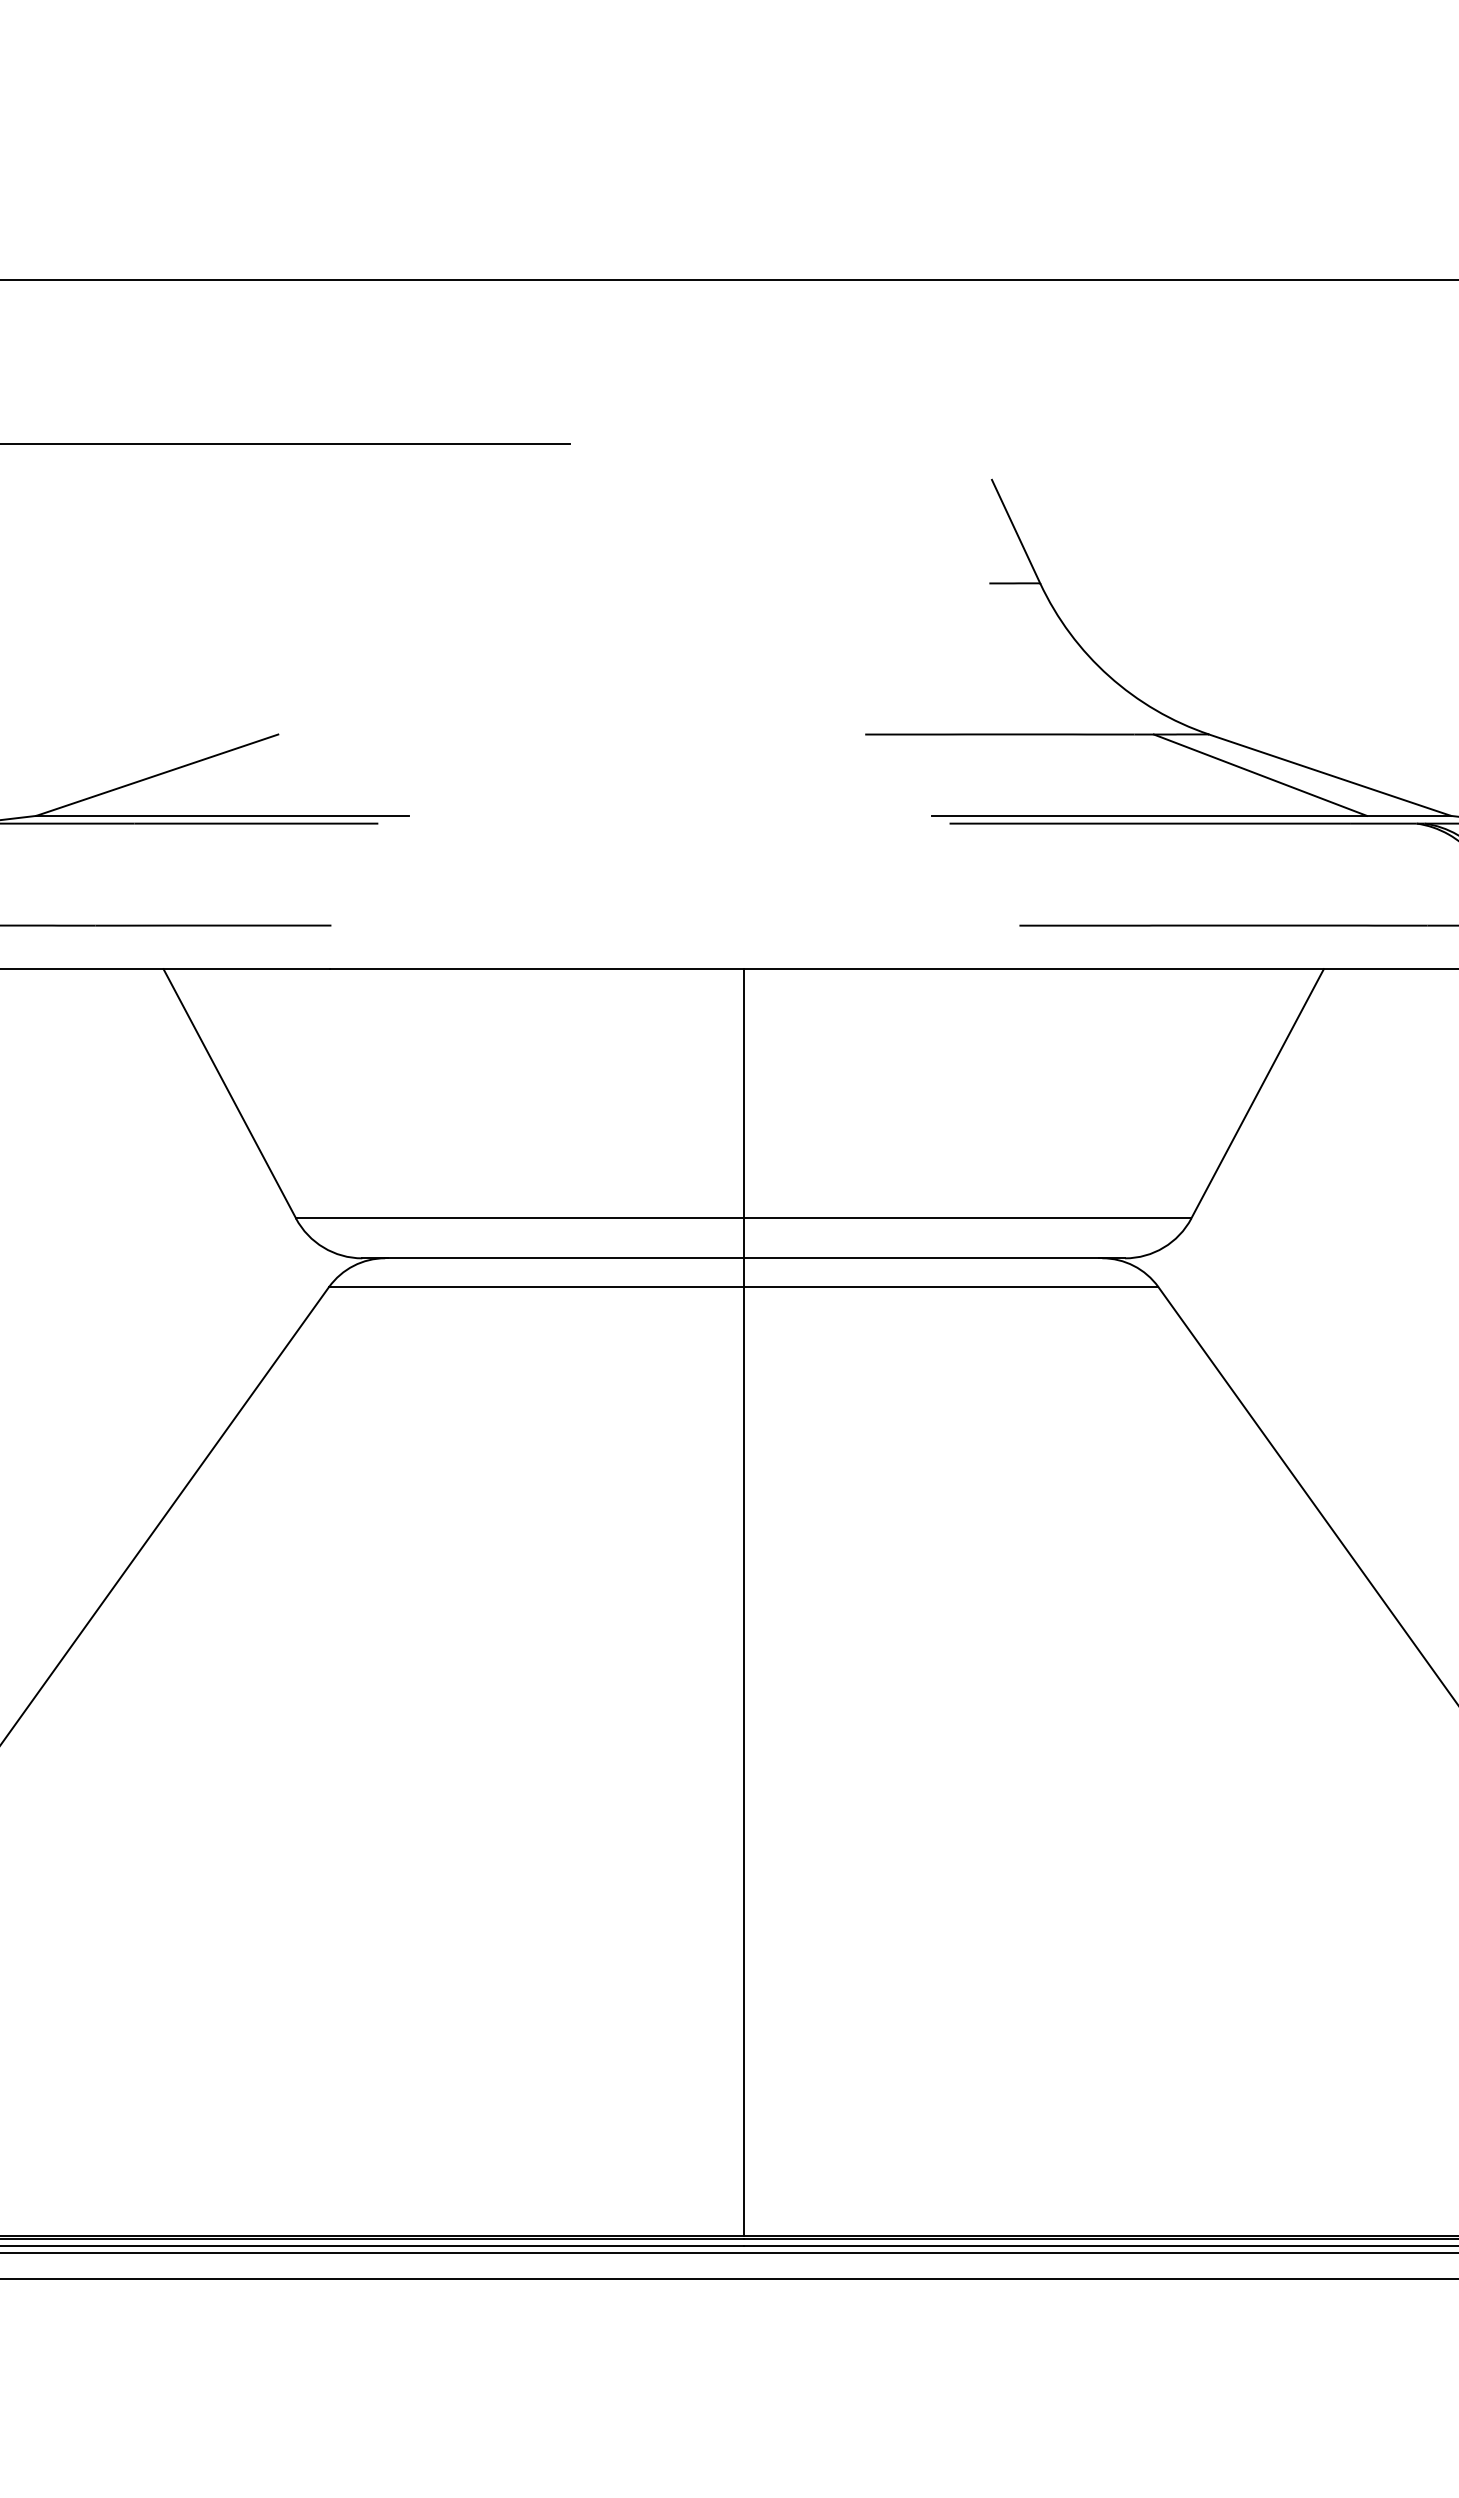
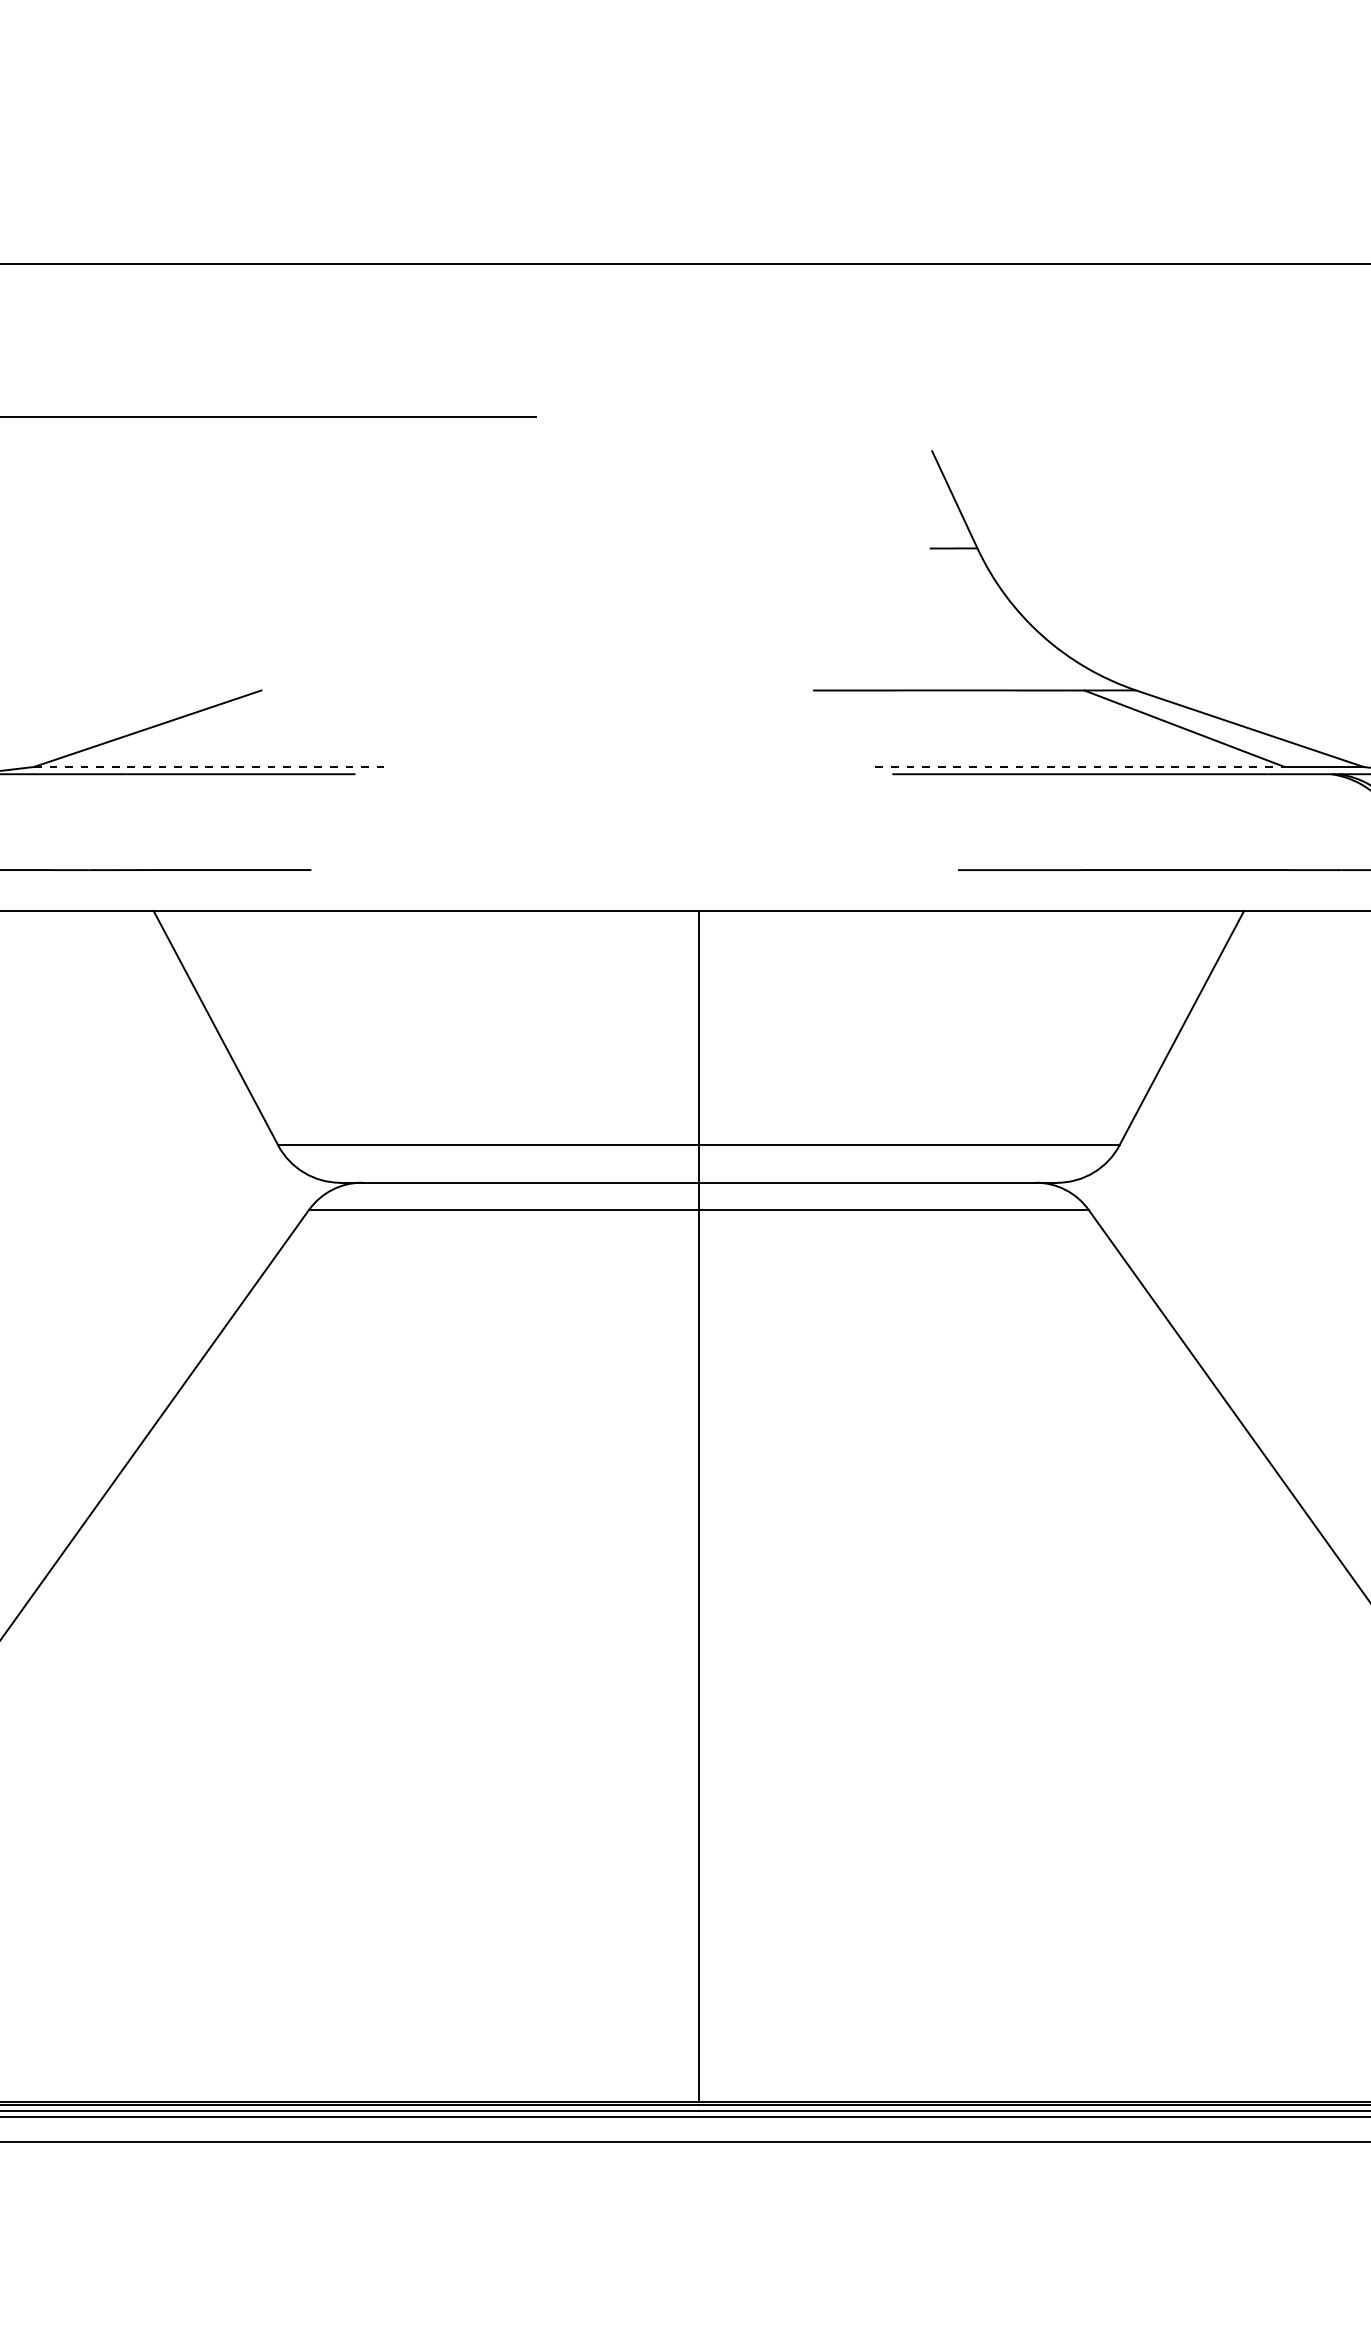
line: (222, 815) -> (209, 766), solid -> dashed
line: (1149, 815) -> (1080, 766), solid -> dashed

